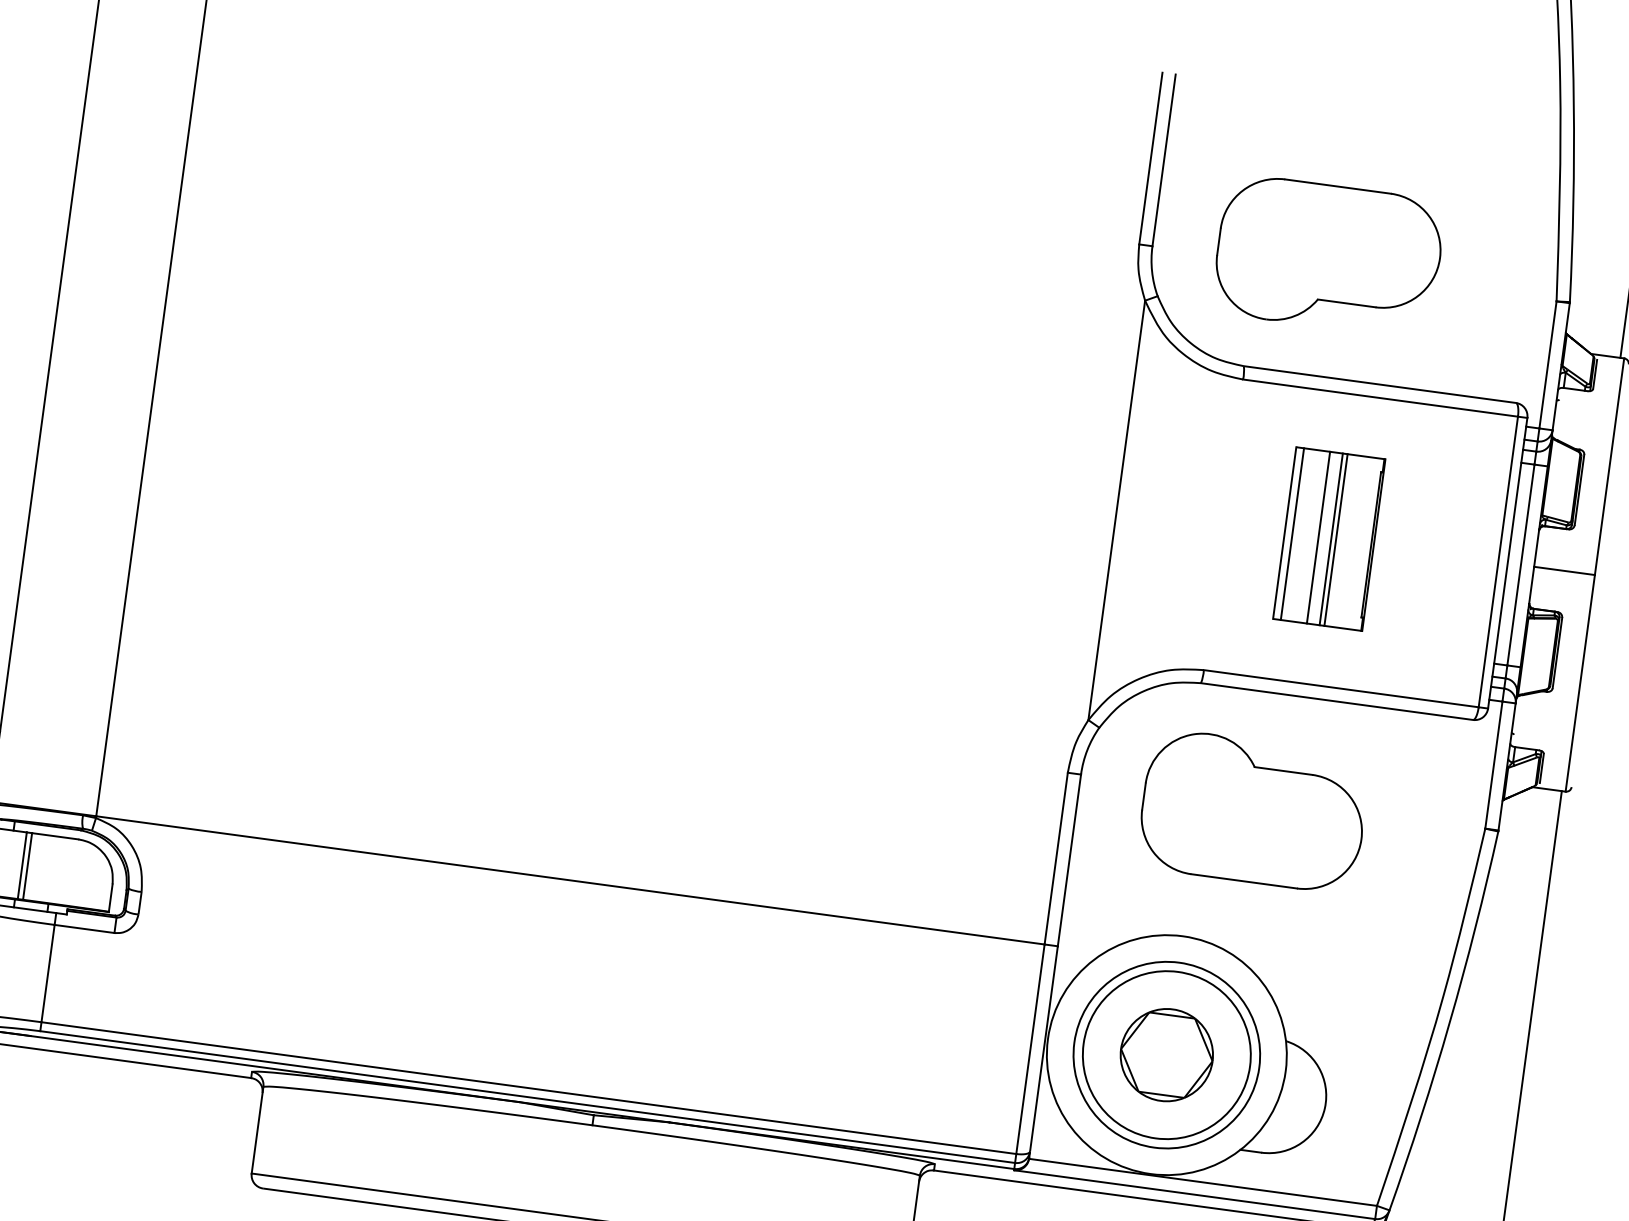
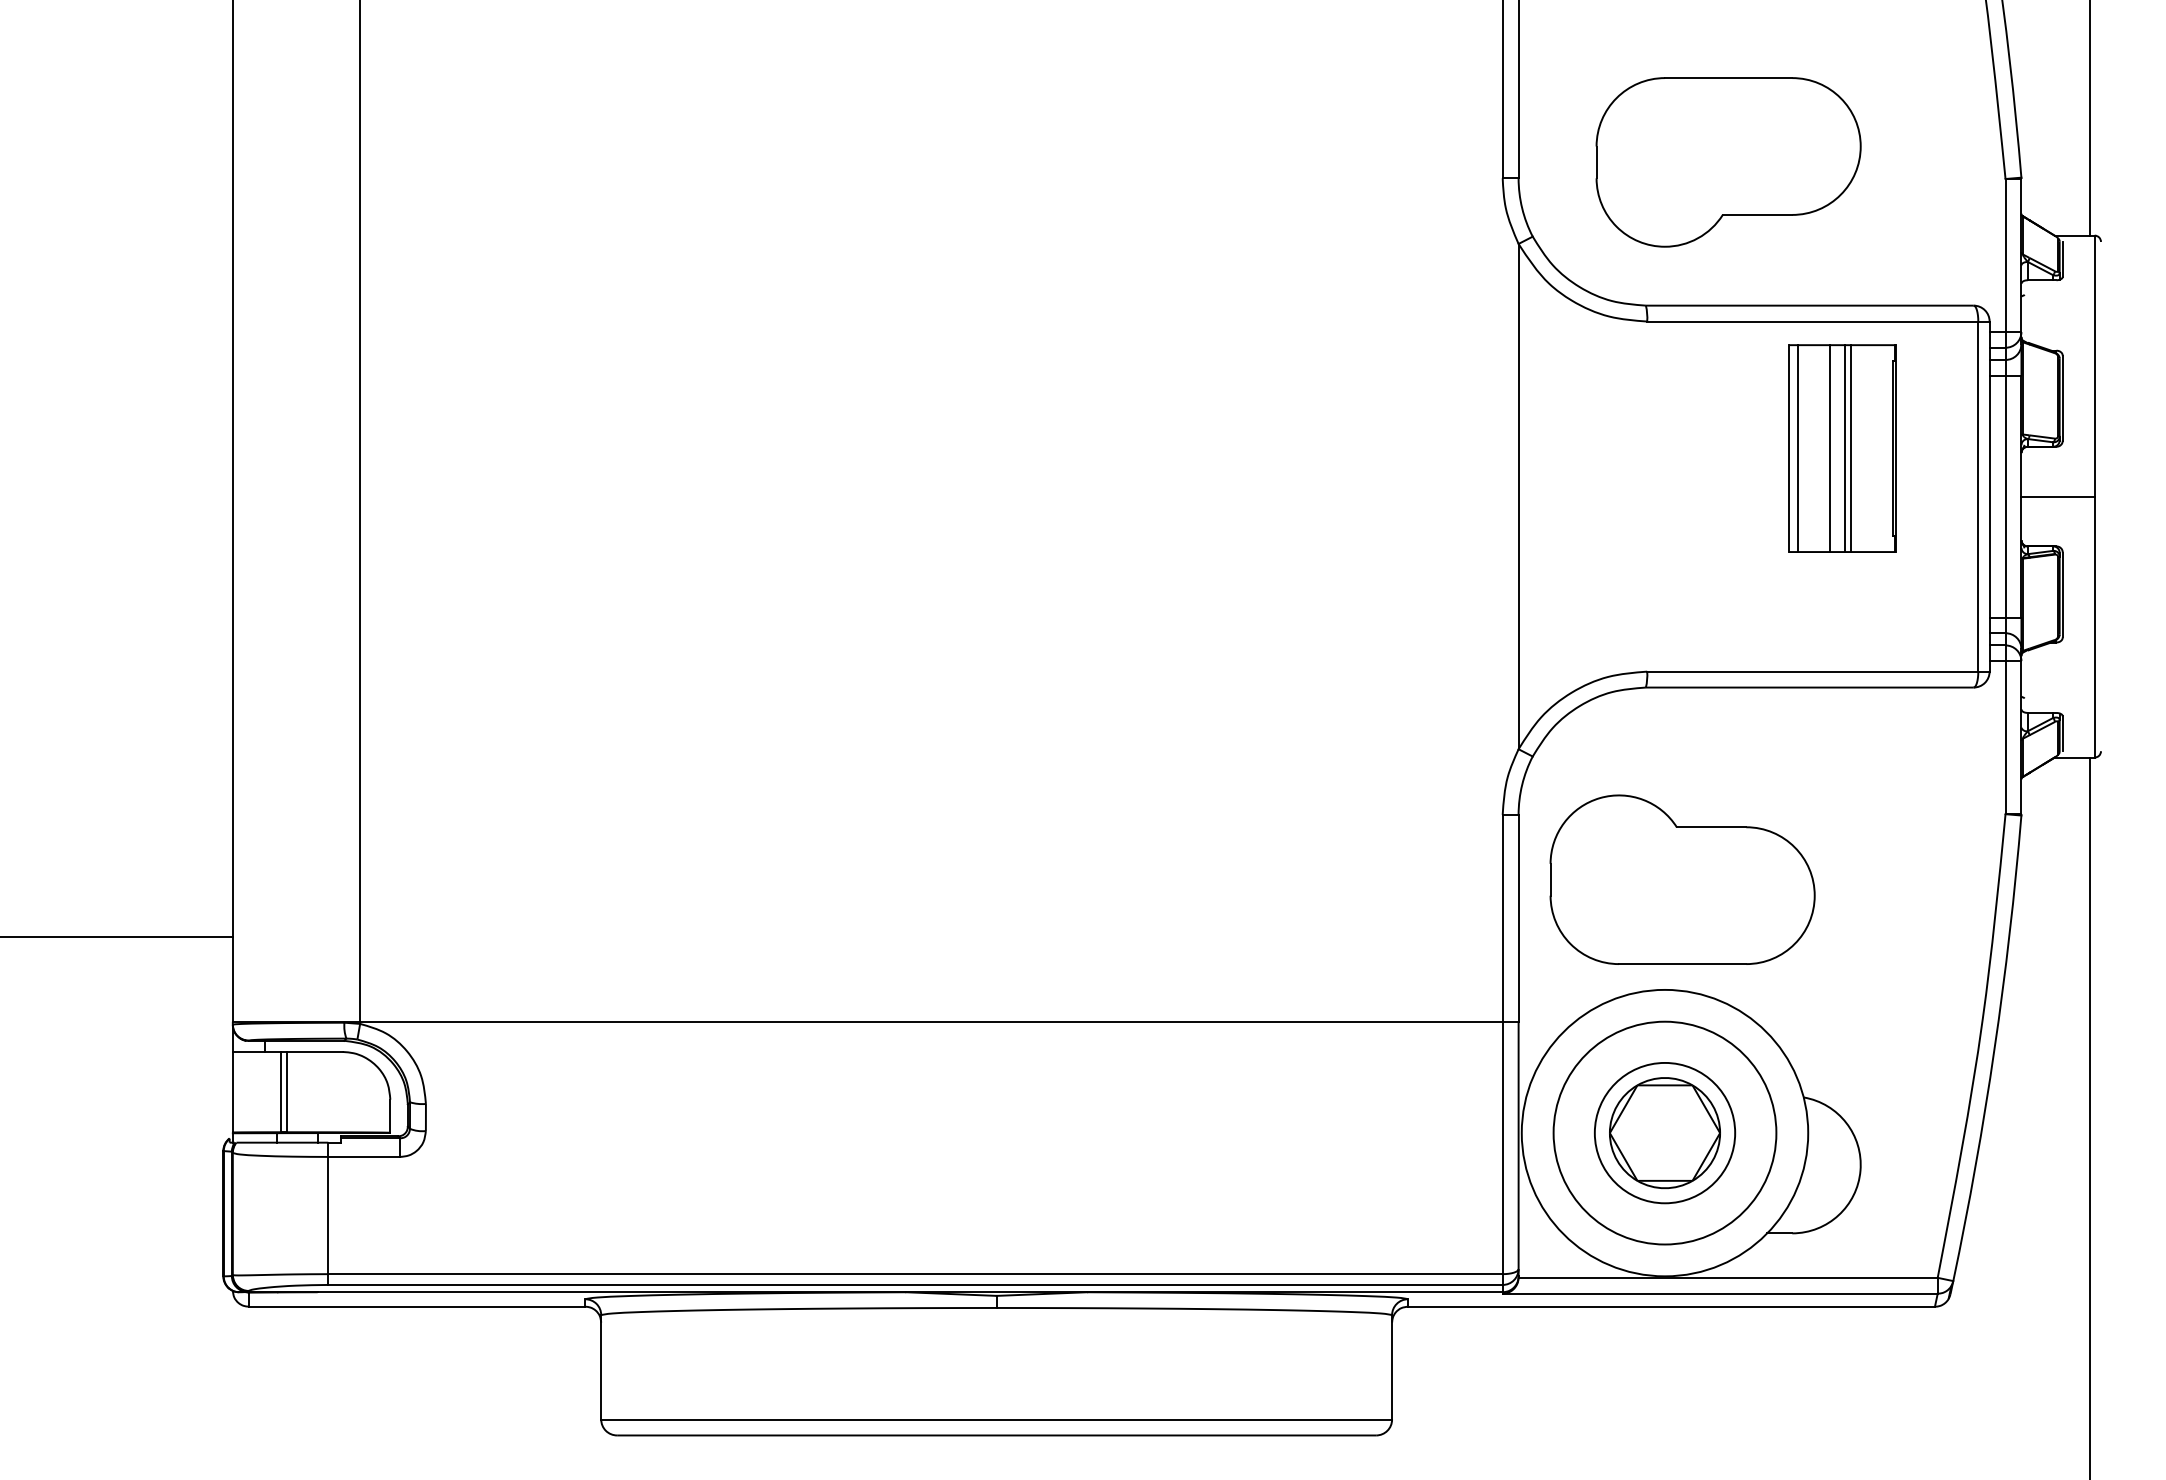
part: (1329, 539) -> (1842, 448), moved
part: (1253, 811) -> (1682, 879), moved
circle: (1166, 1054) -> (1664, 1132), size x0.7

